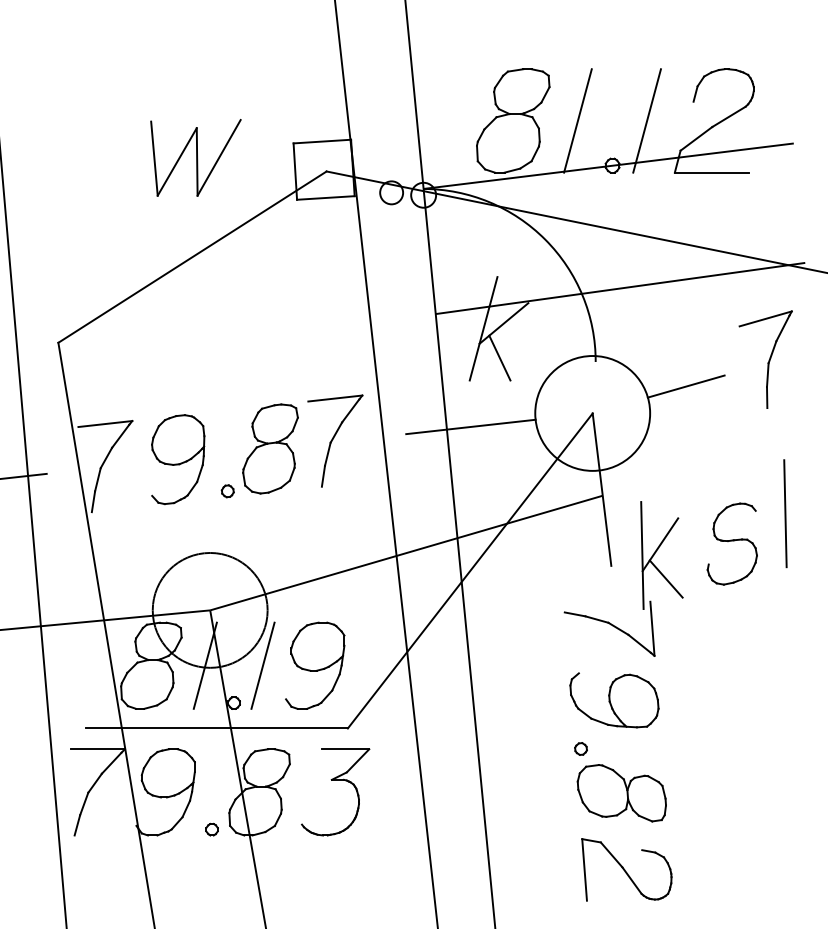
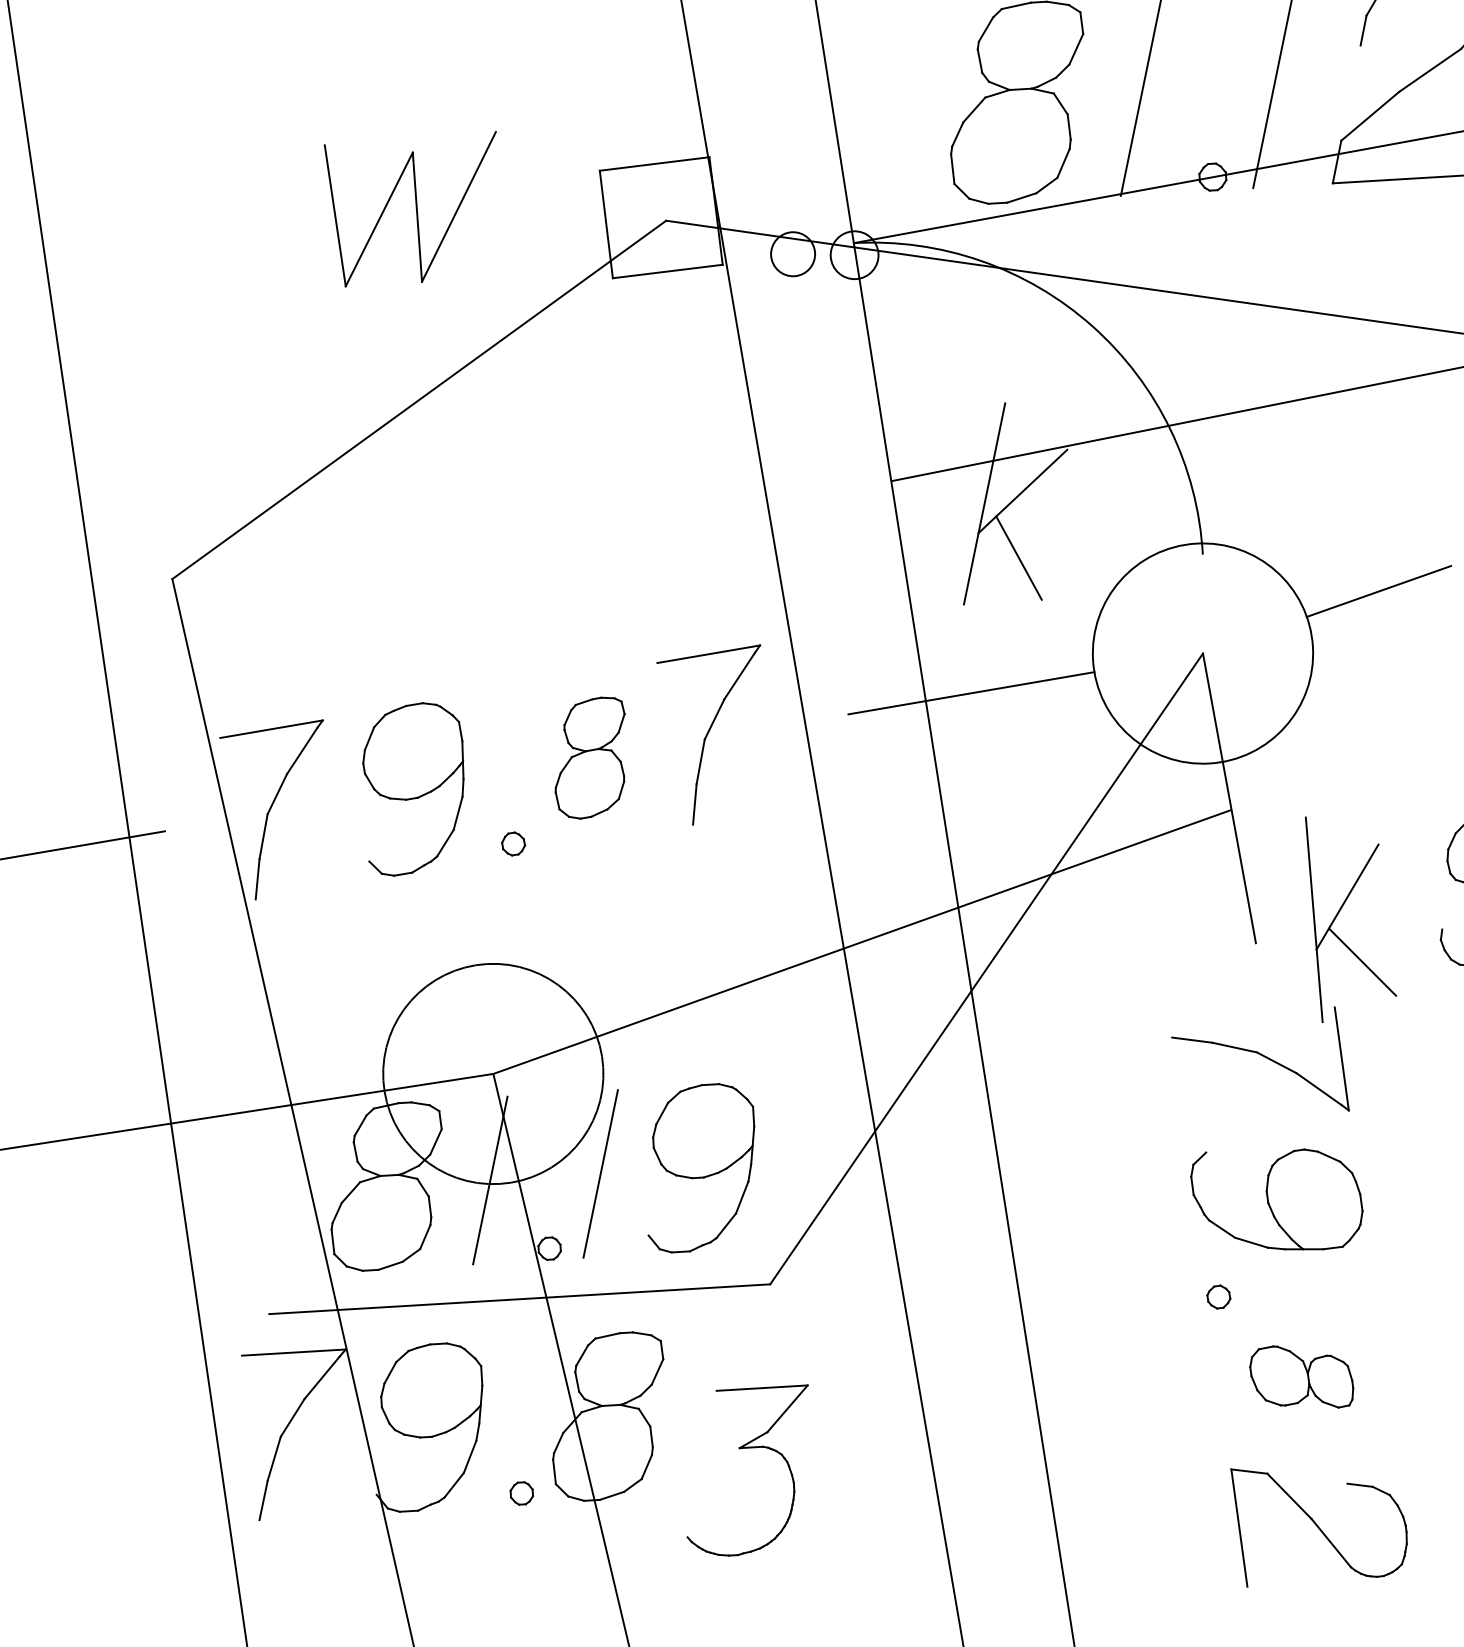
part: (270, 448) -> (590, 757), size x0.7
part: (335, 780) -> (746, 1448), moved
part: (621, 793) -> (1301, 1377), size x0.6

